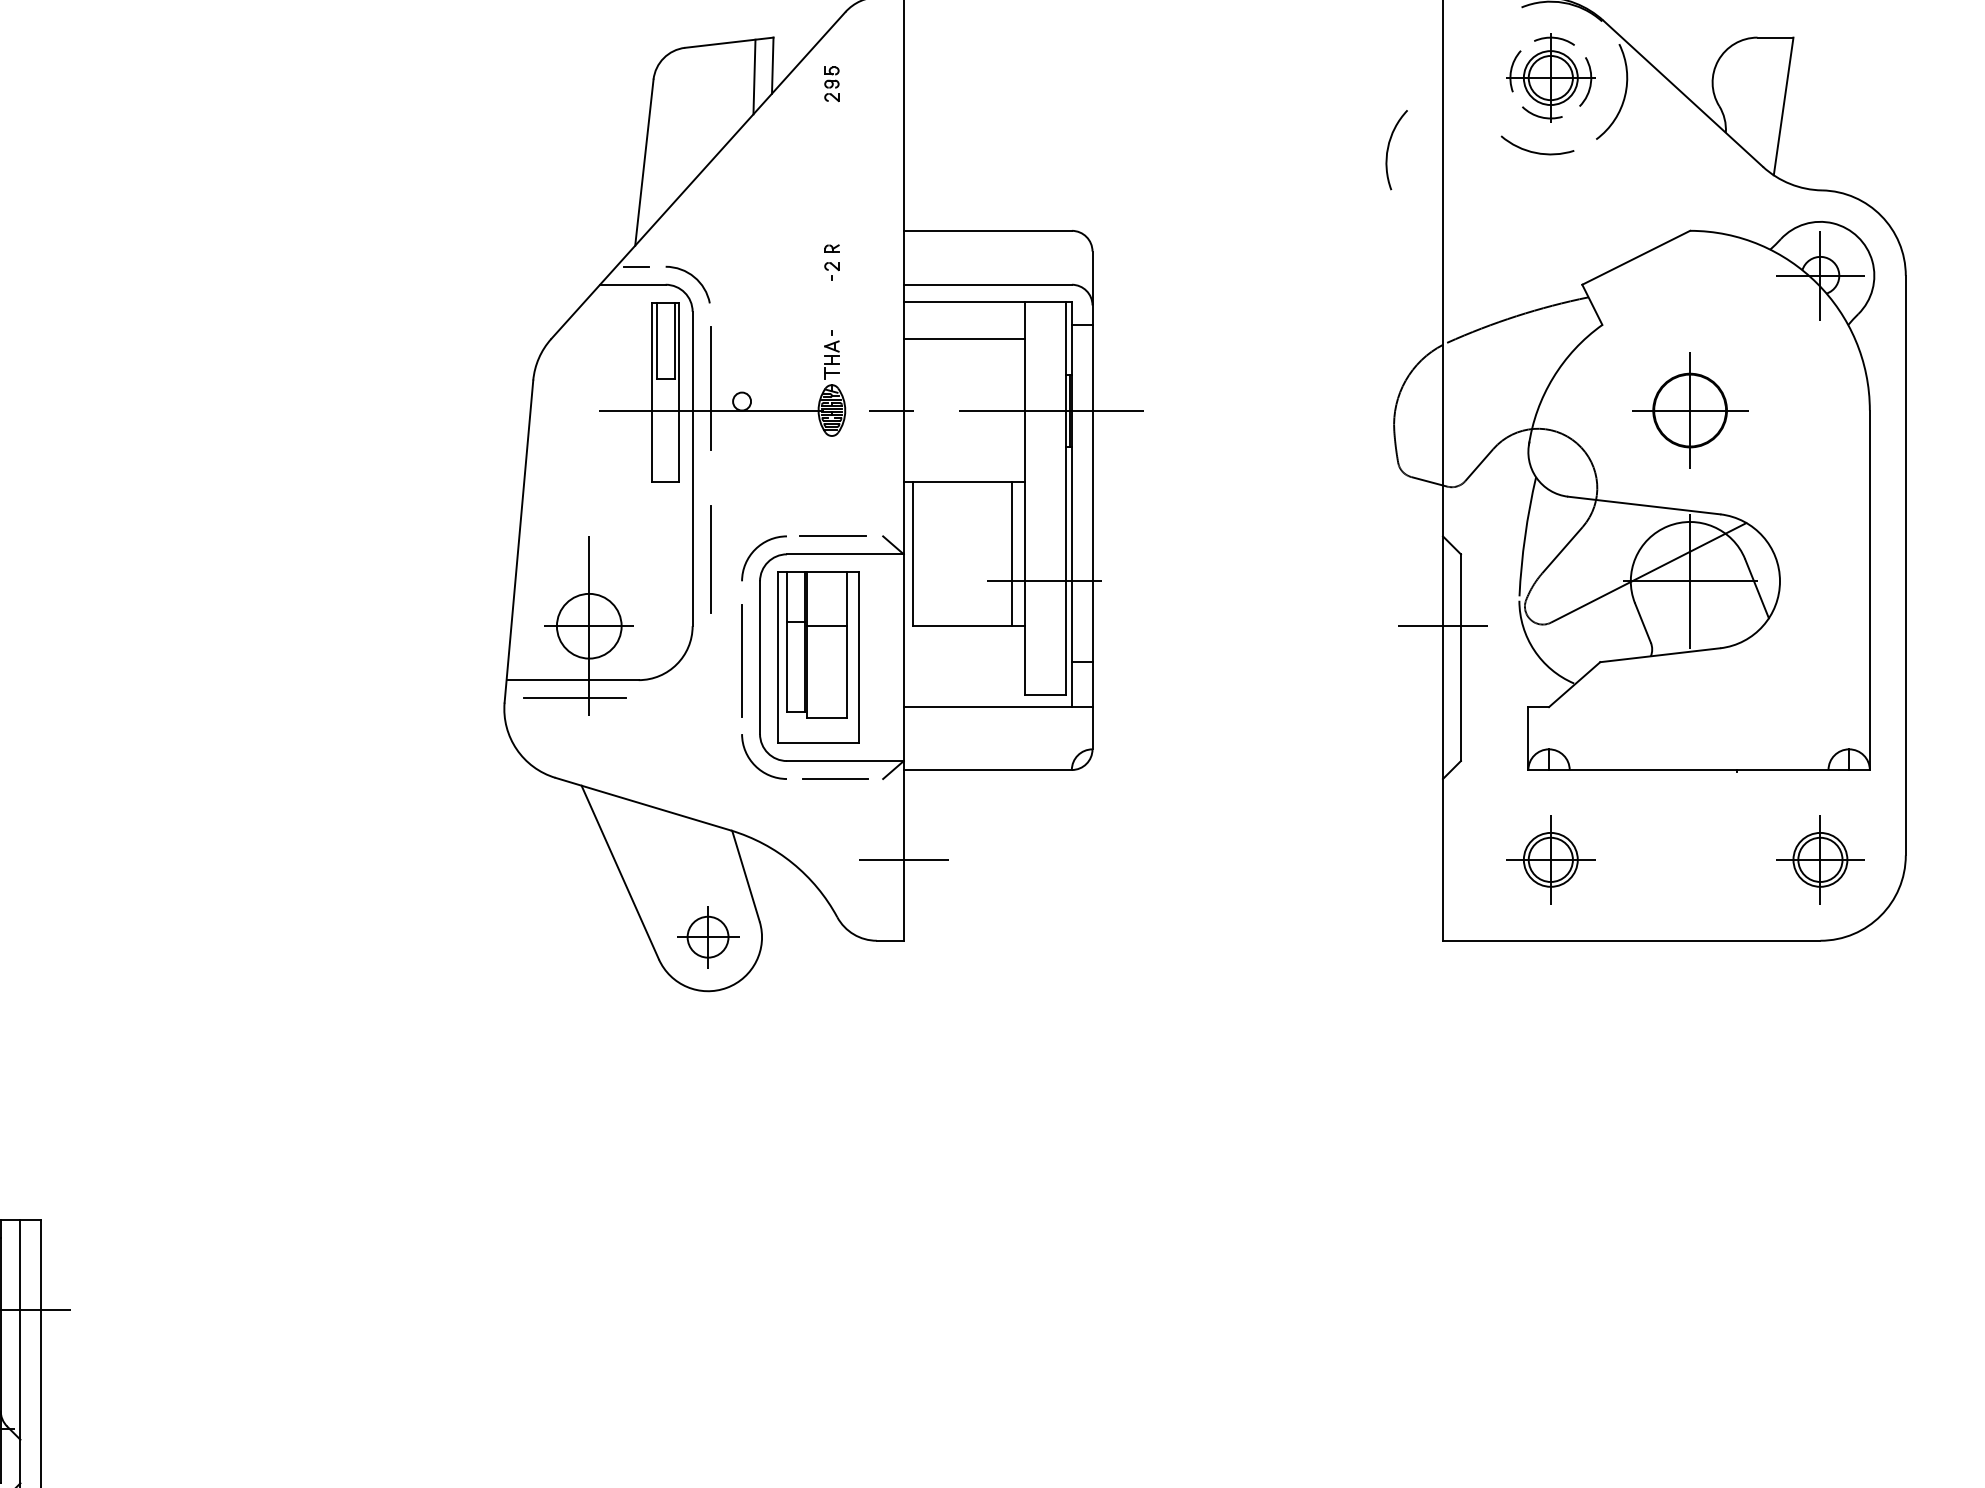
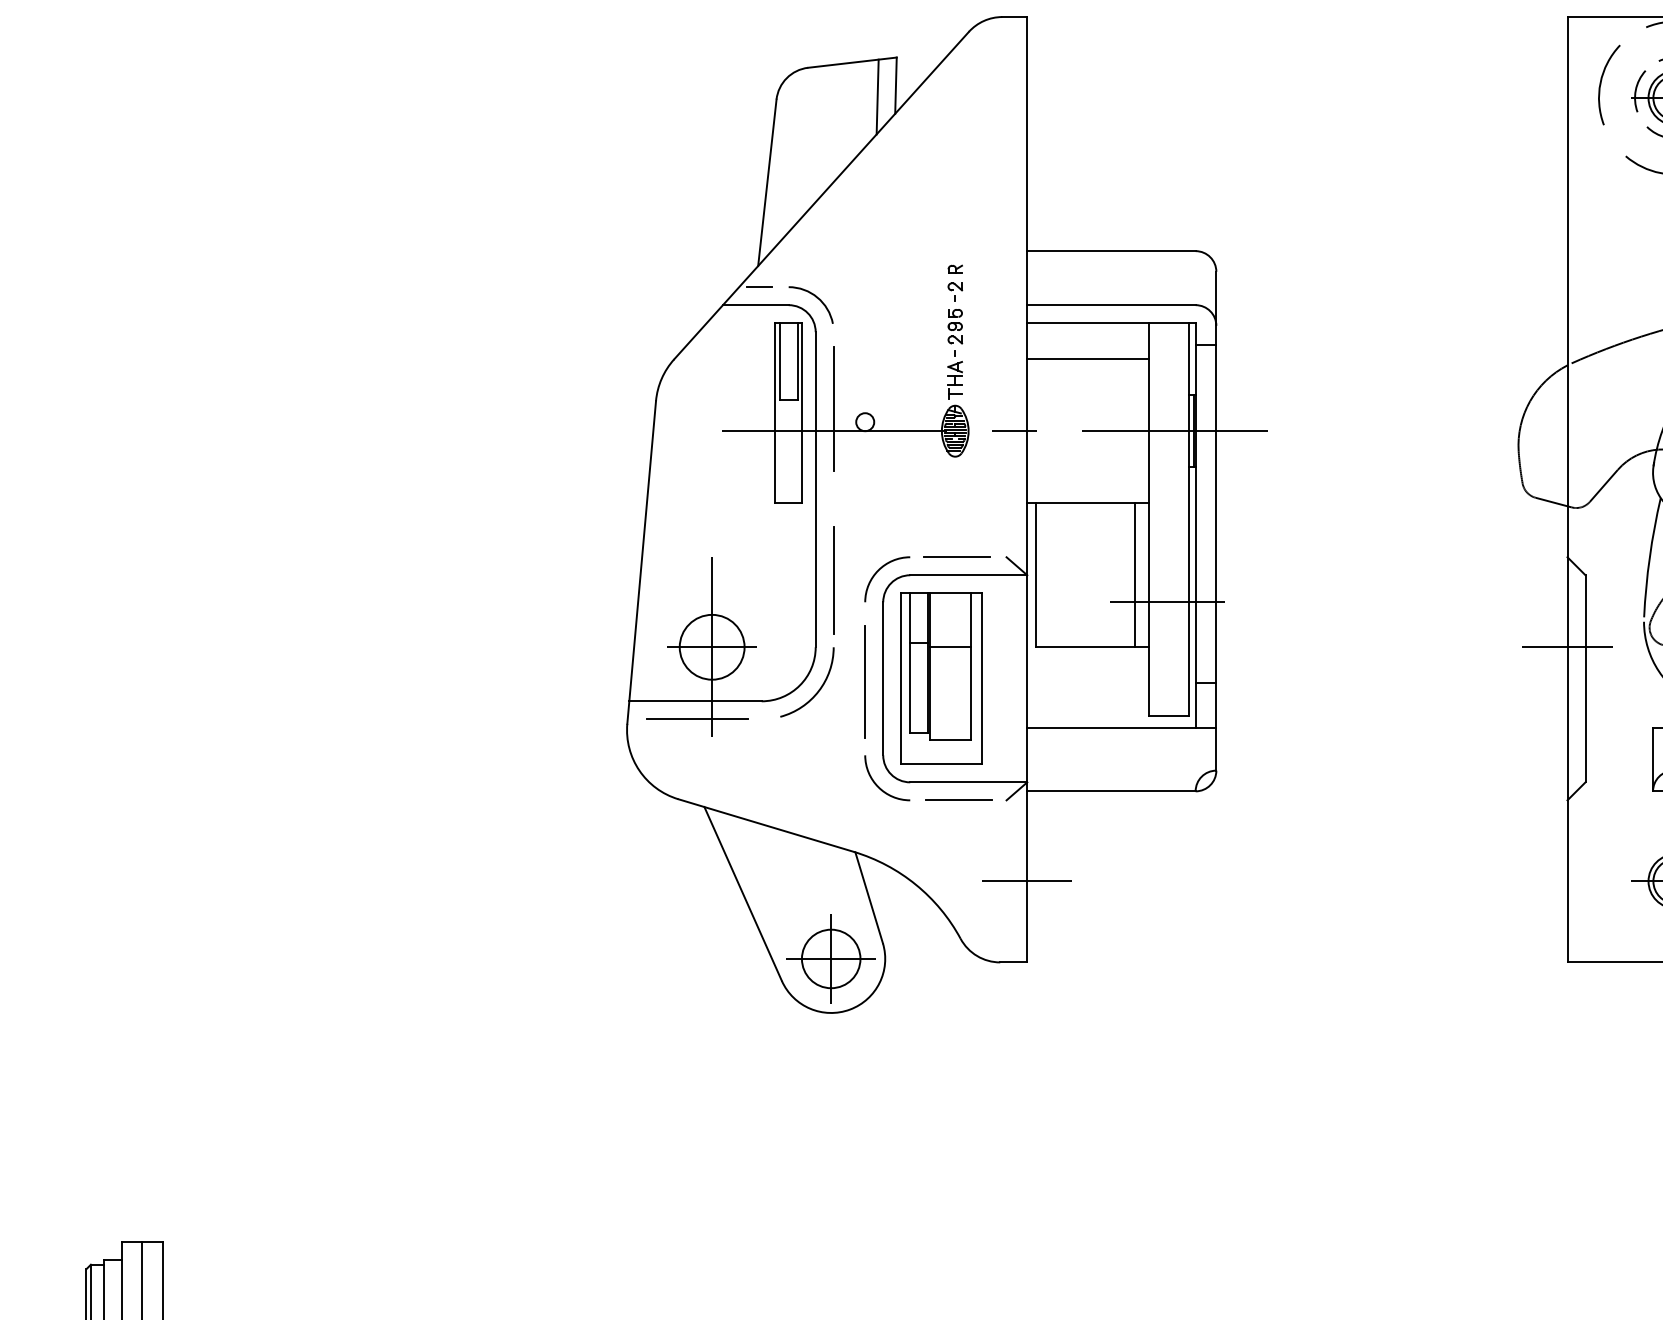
part: (831, 84) -> (954, 326), moved
arc: (1389, 147) -> (1602, 82), moved
arc: (694, 669) -> (817, 690), added
part: (707, 936) -> (830, 958), size x1.43

